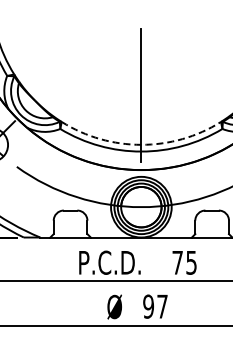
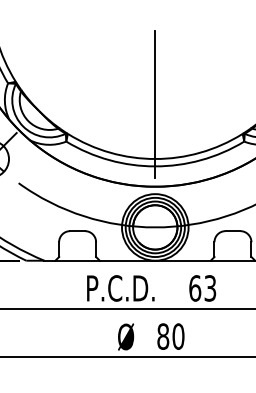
arc: (141, 144) -> (155, 158), dashed -> solid
text: (184, 262) -> (202, 288), 75 -> 63
text: (155, 306) -> (170, 336), 97 -> 80

